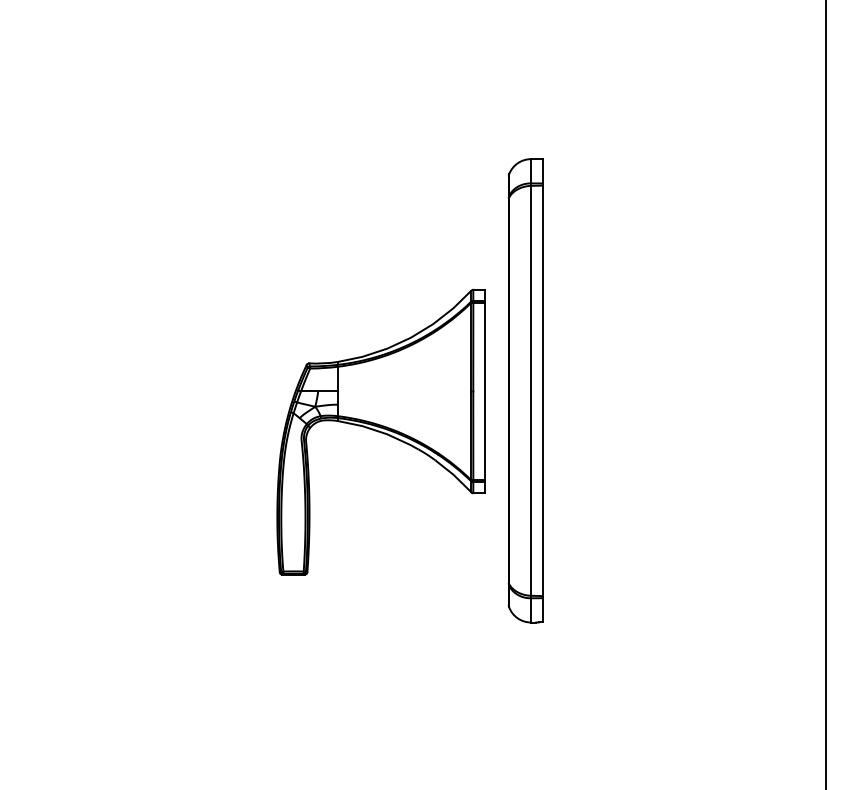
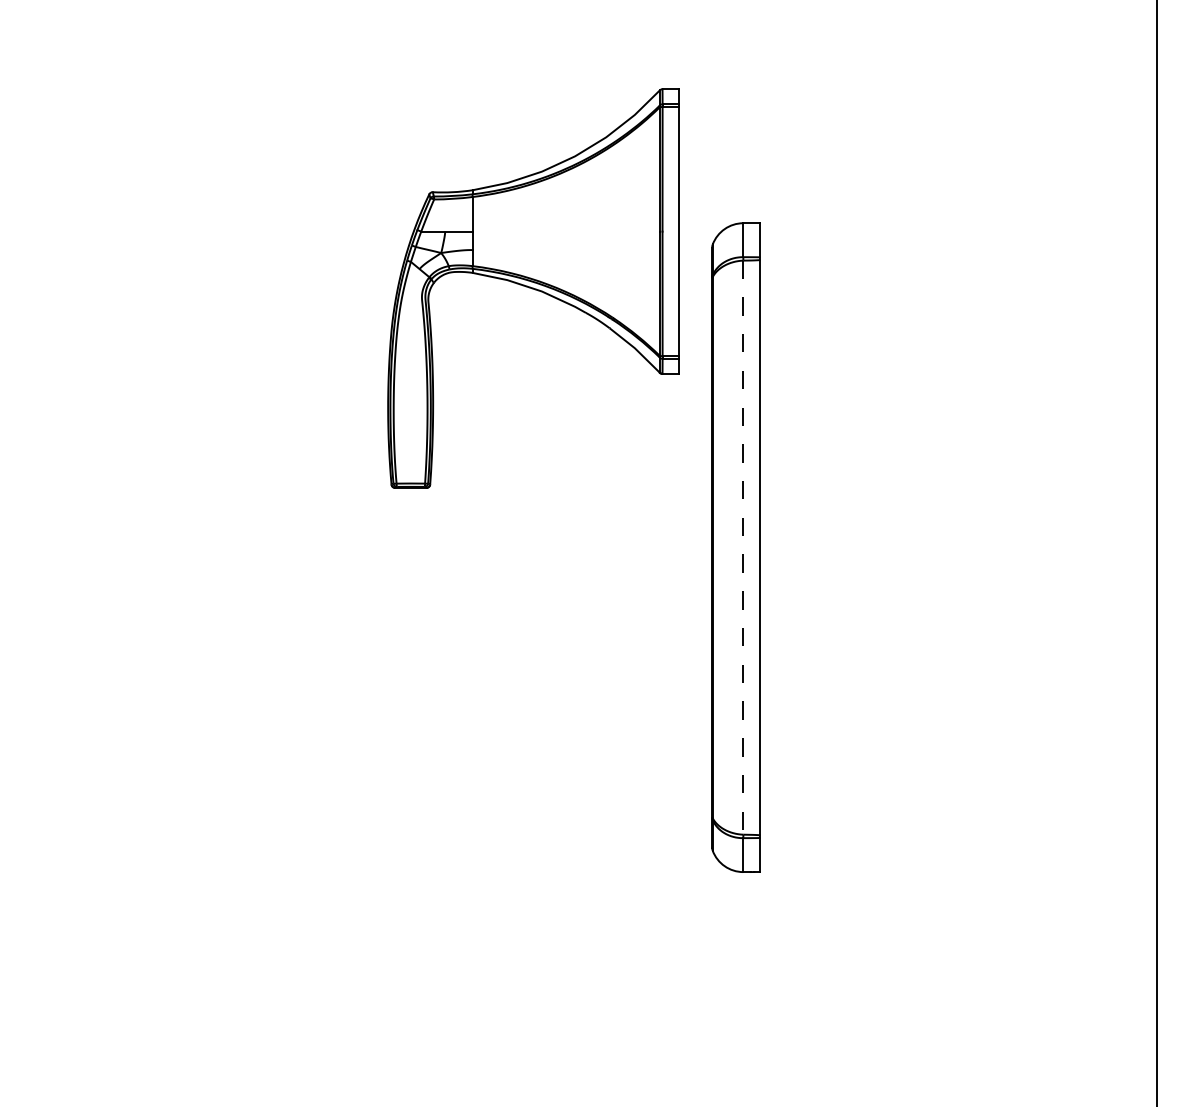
line: (531, 391) -> (743, 548), solid -> dashed
part: (381, 432) -> (533, 288), moved

